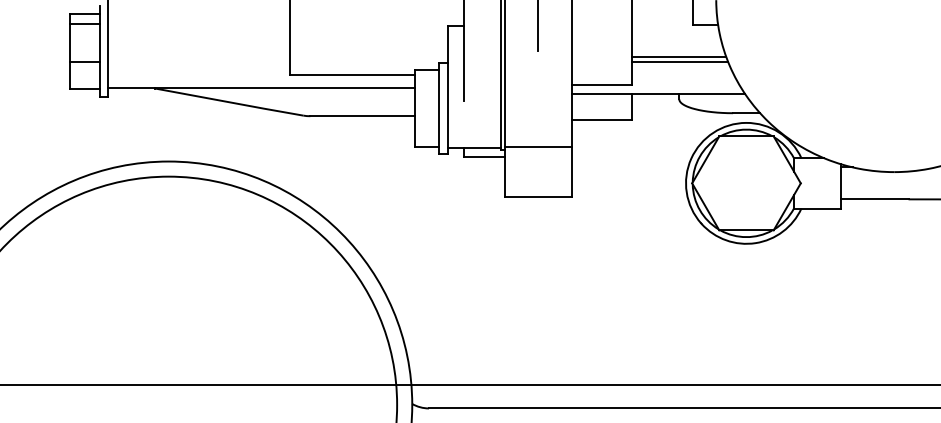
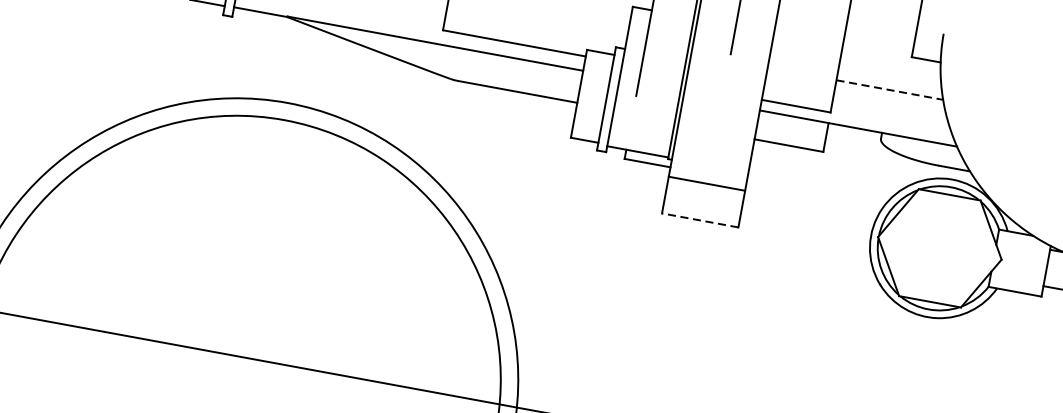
line: (679, 56) -> (890, 90), solid -> dashed
line: (680, 61) -> (890, 96), removed
line: (537, 146) -> (706, 183), moved
line: (538, 197) -> (700, 220), solid -> dashed

